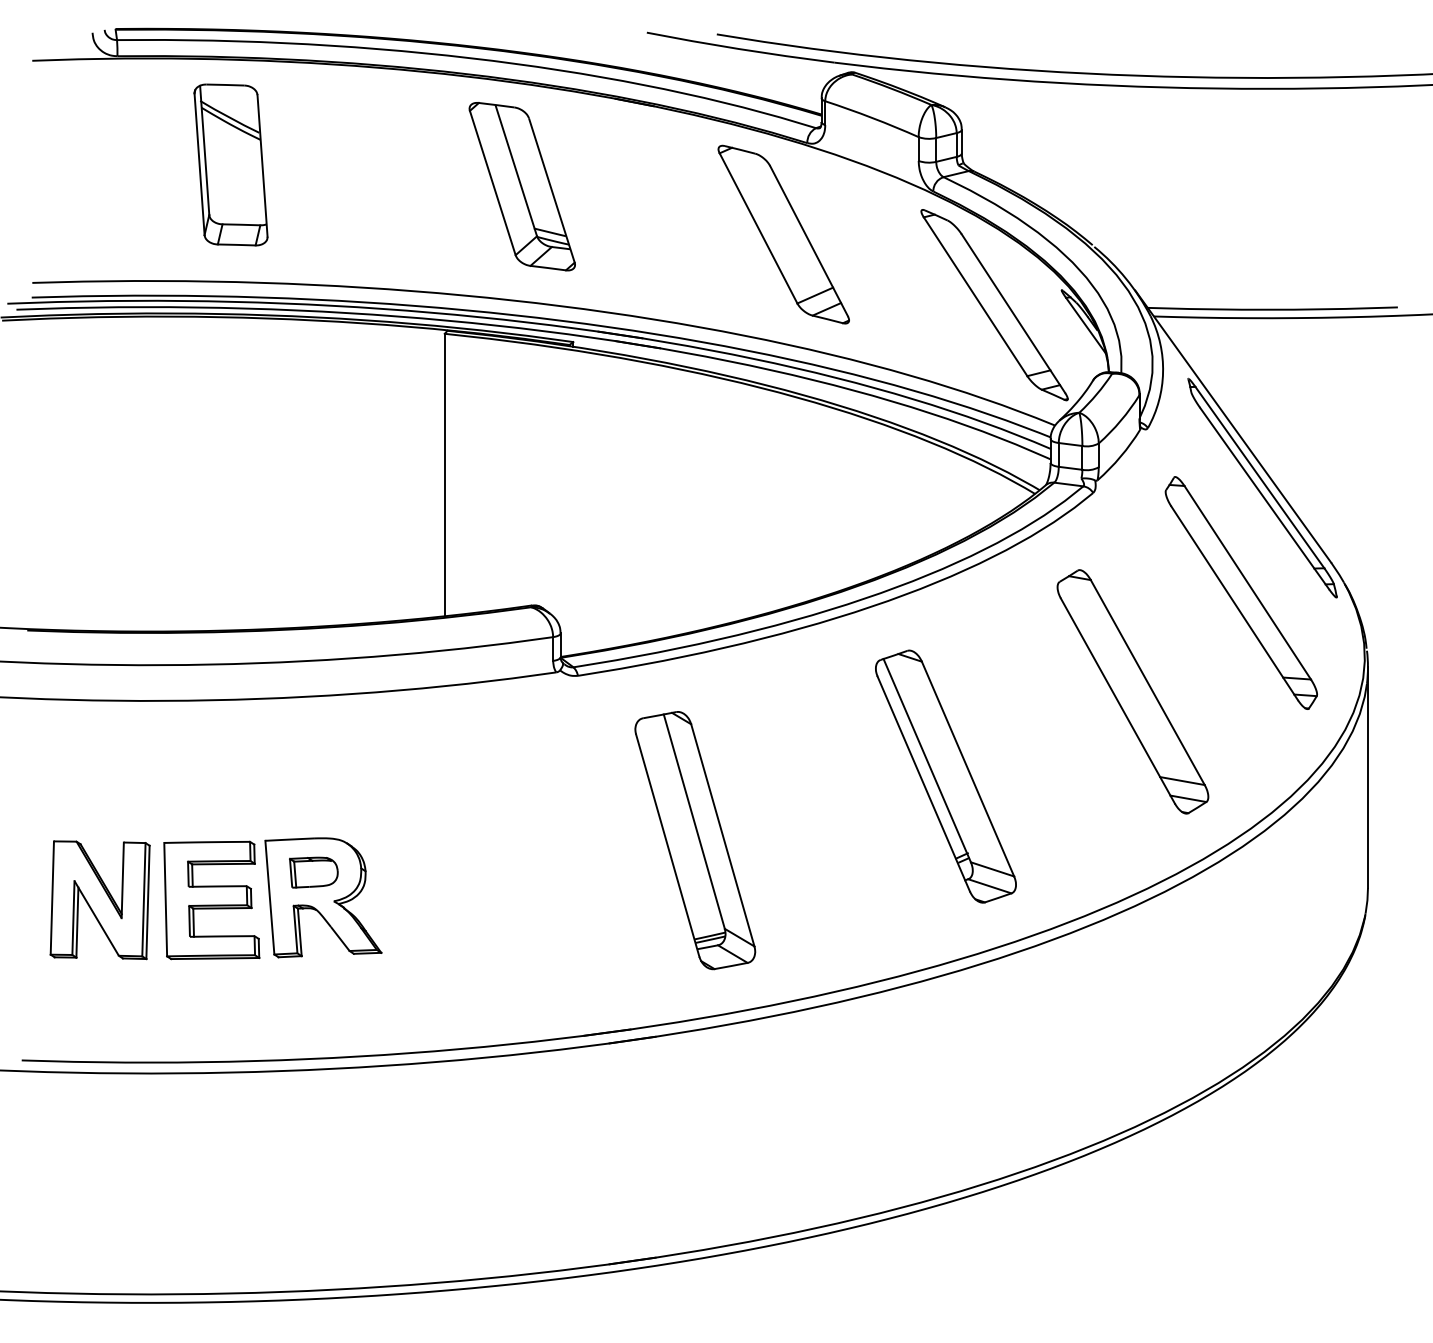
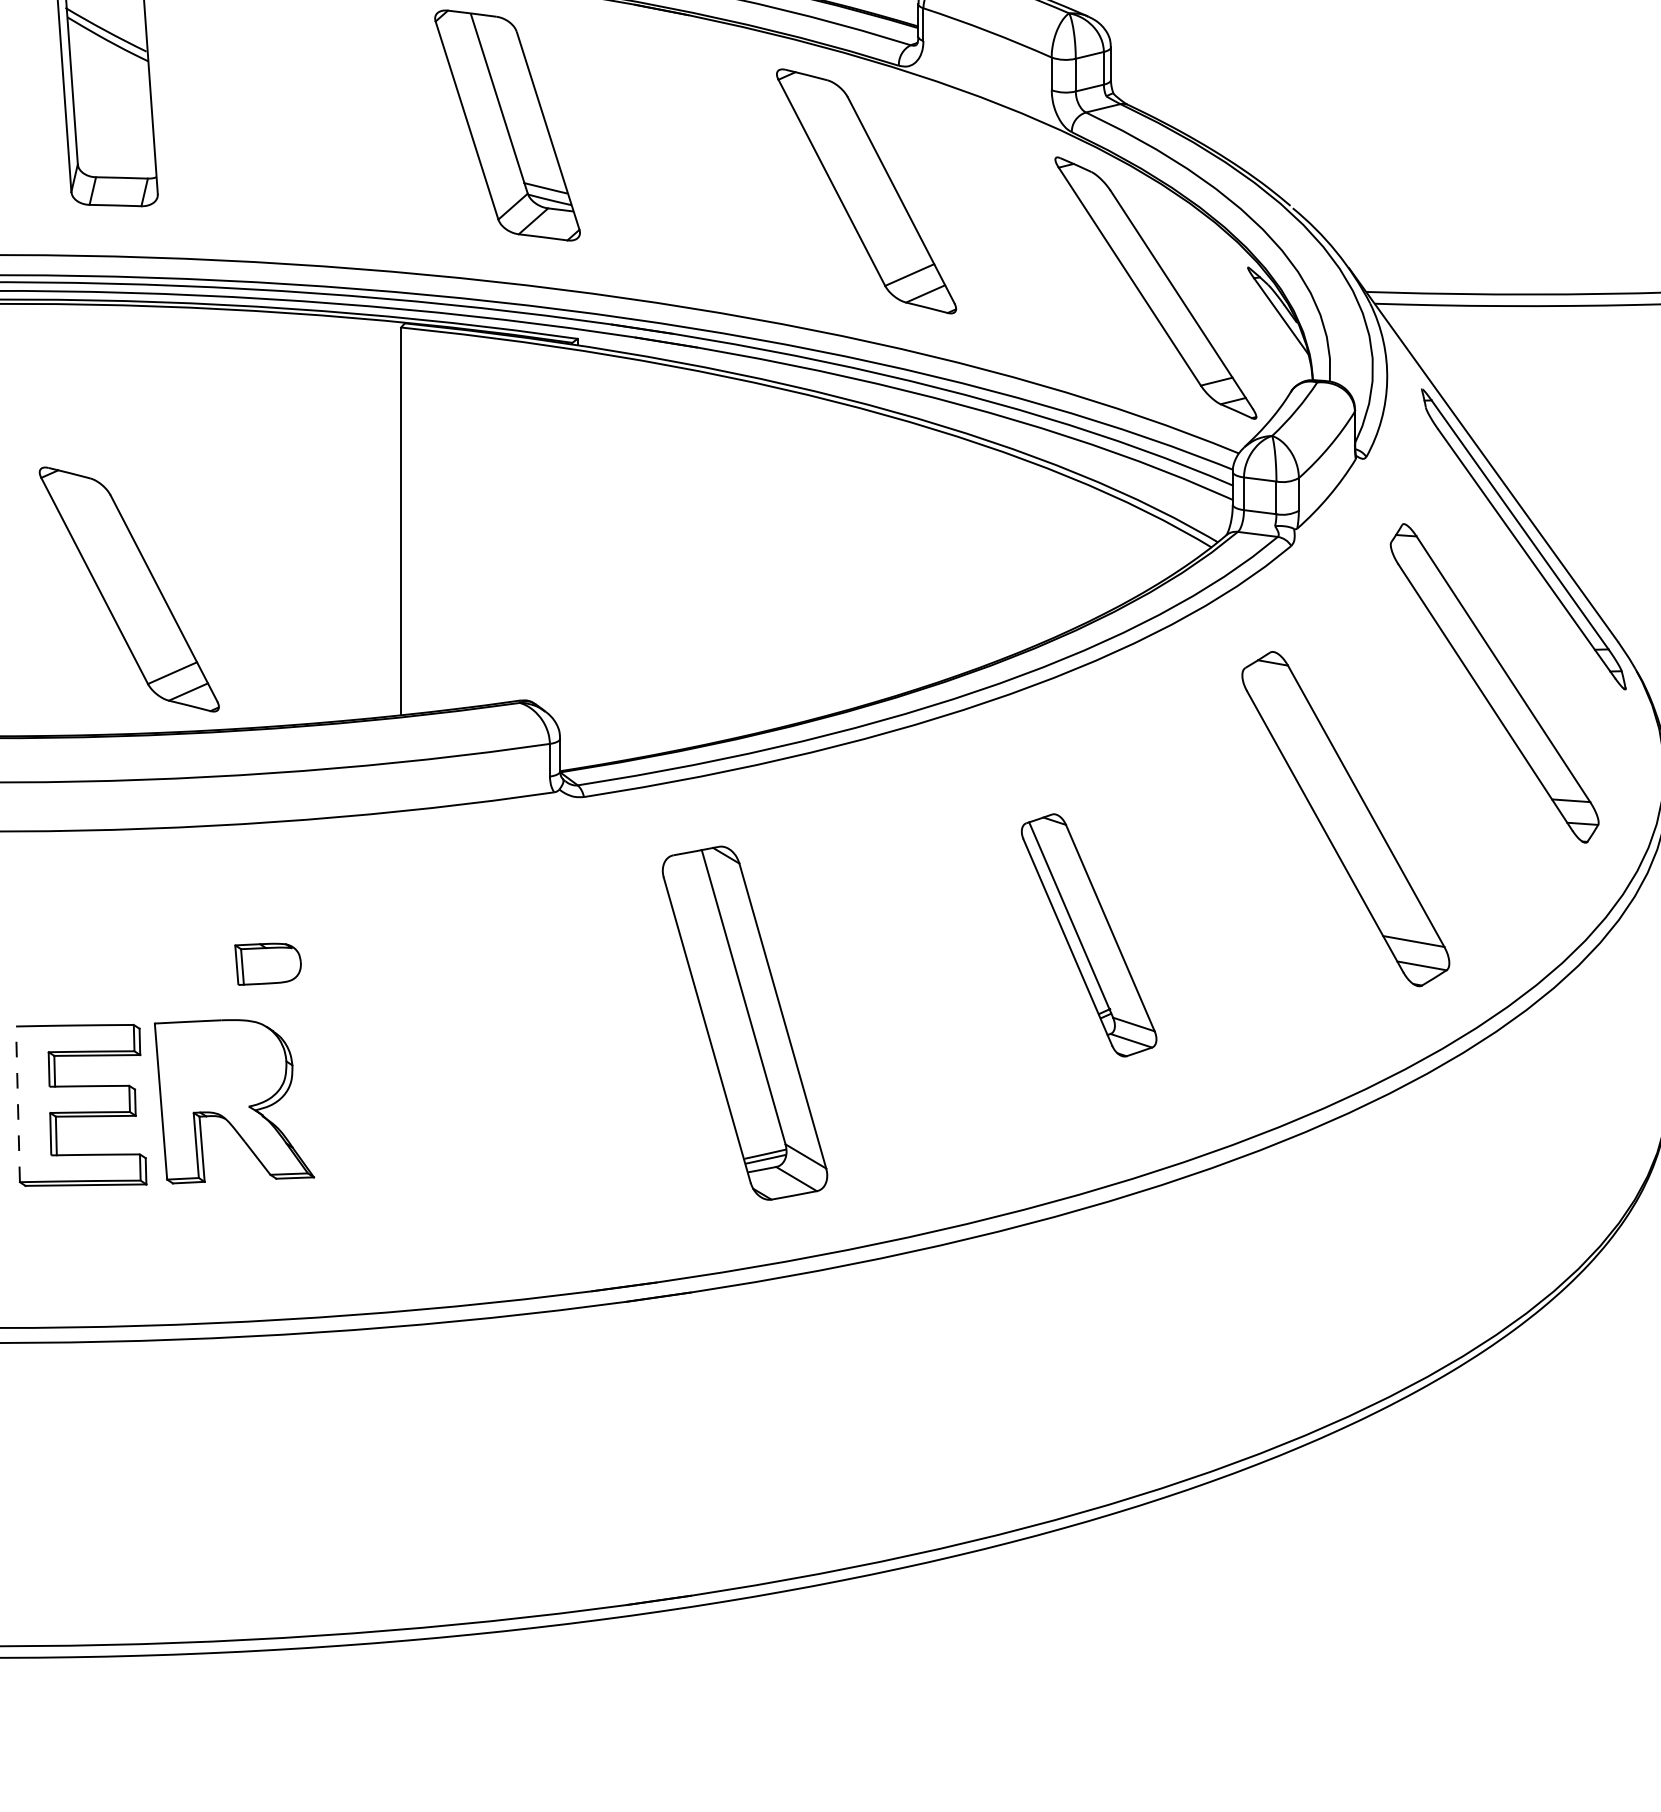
part: (246, 524) -> (128, 589), added
part: (945, 776) -> (1088, 935), size x0.7
part: (313, 872) -> (267, 964), moved
line: (165, 899) -> (17, 1104), solid -> dashed

